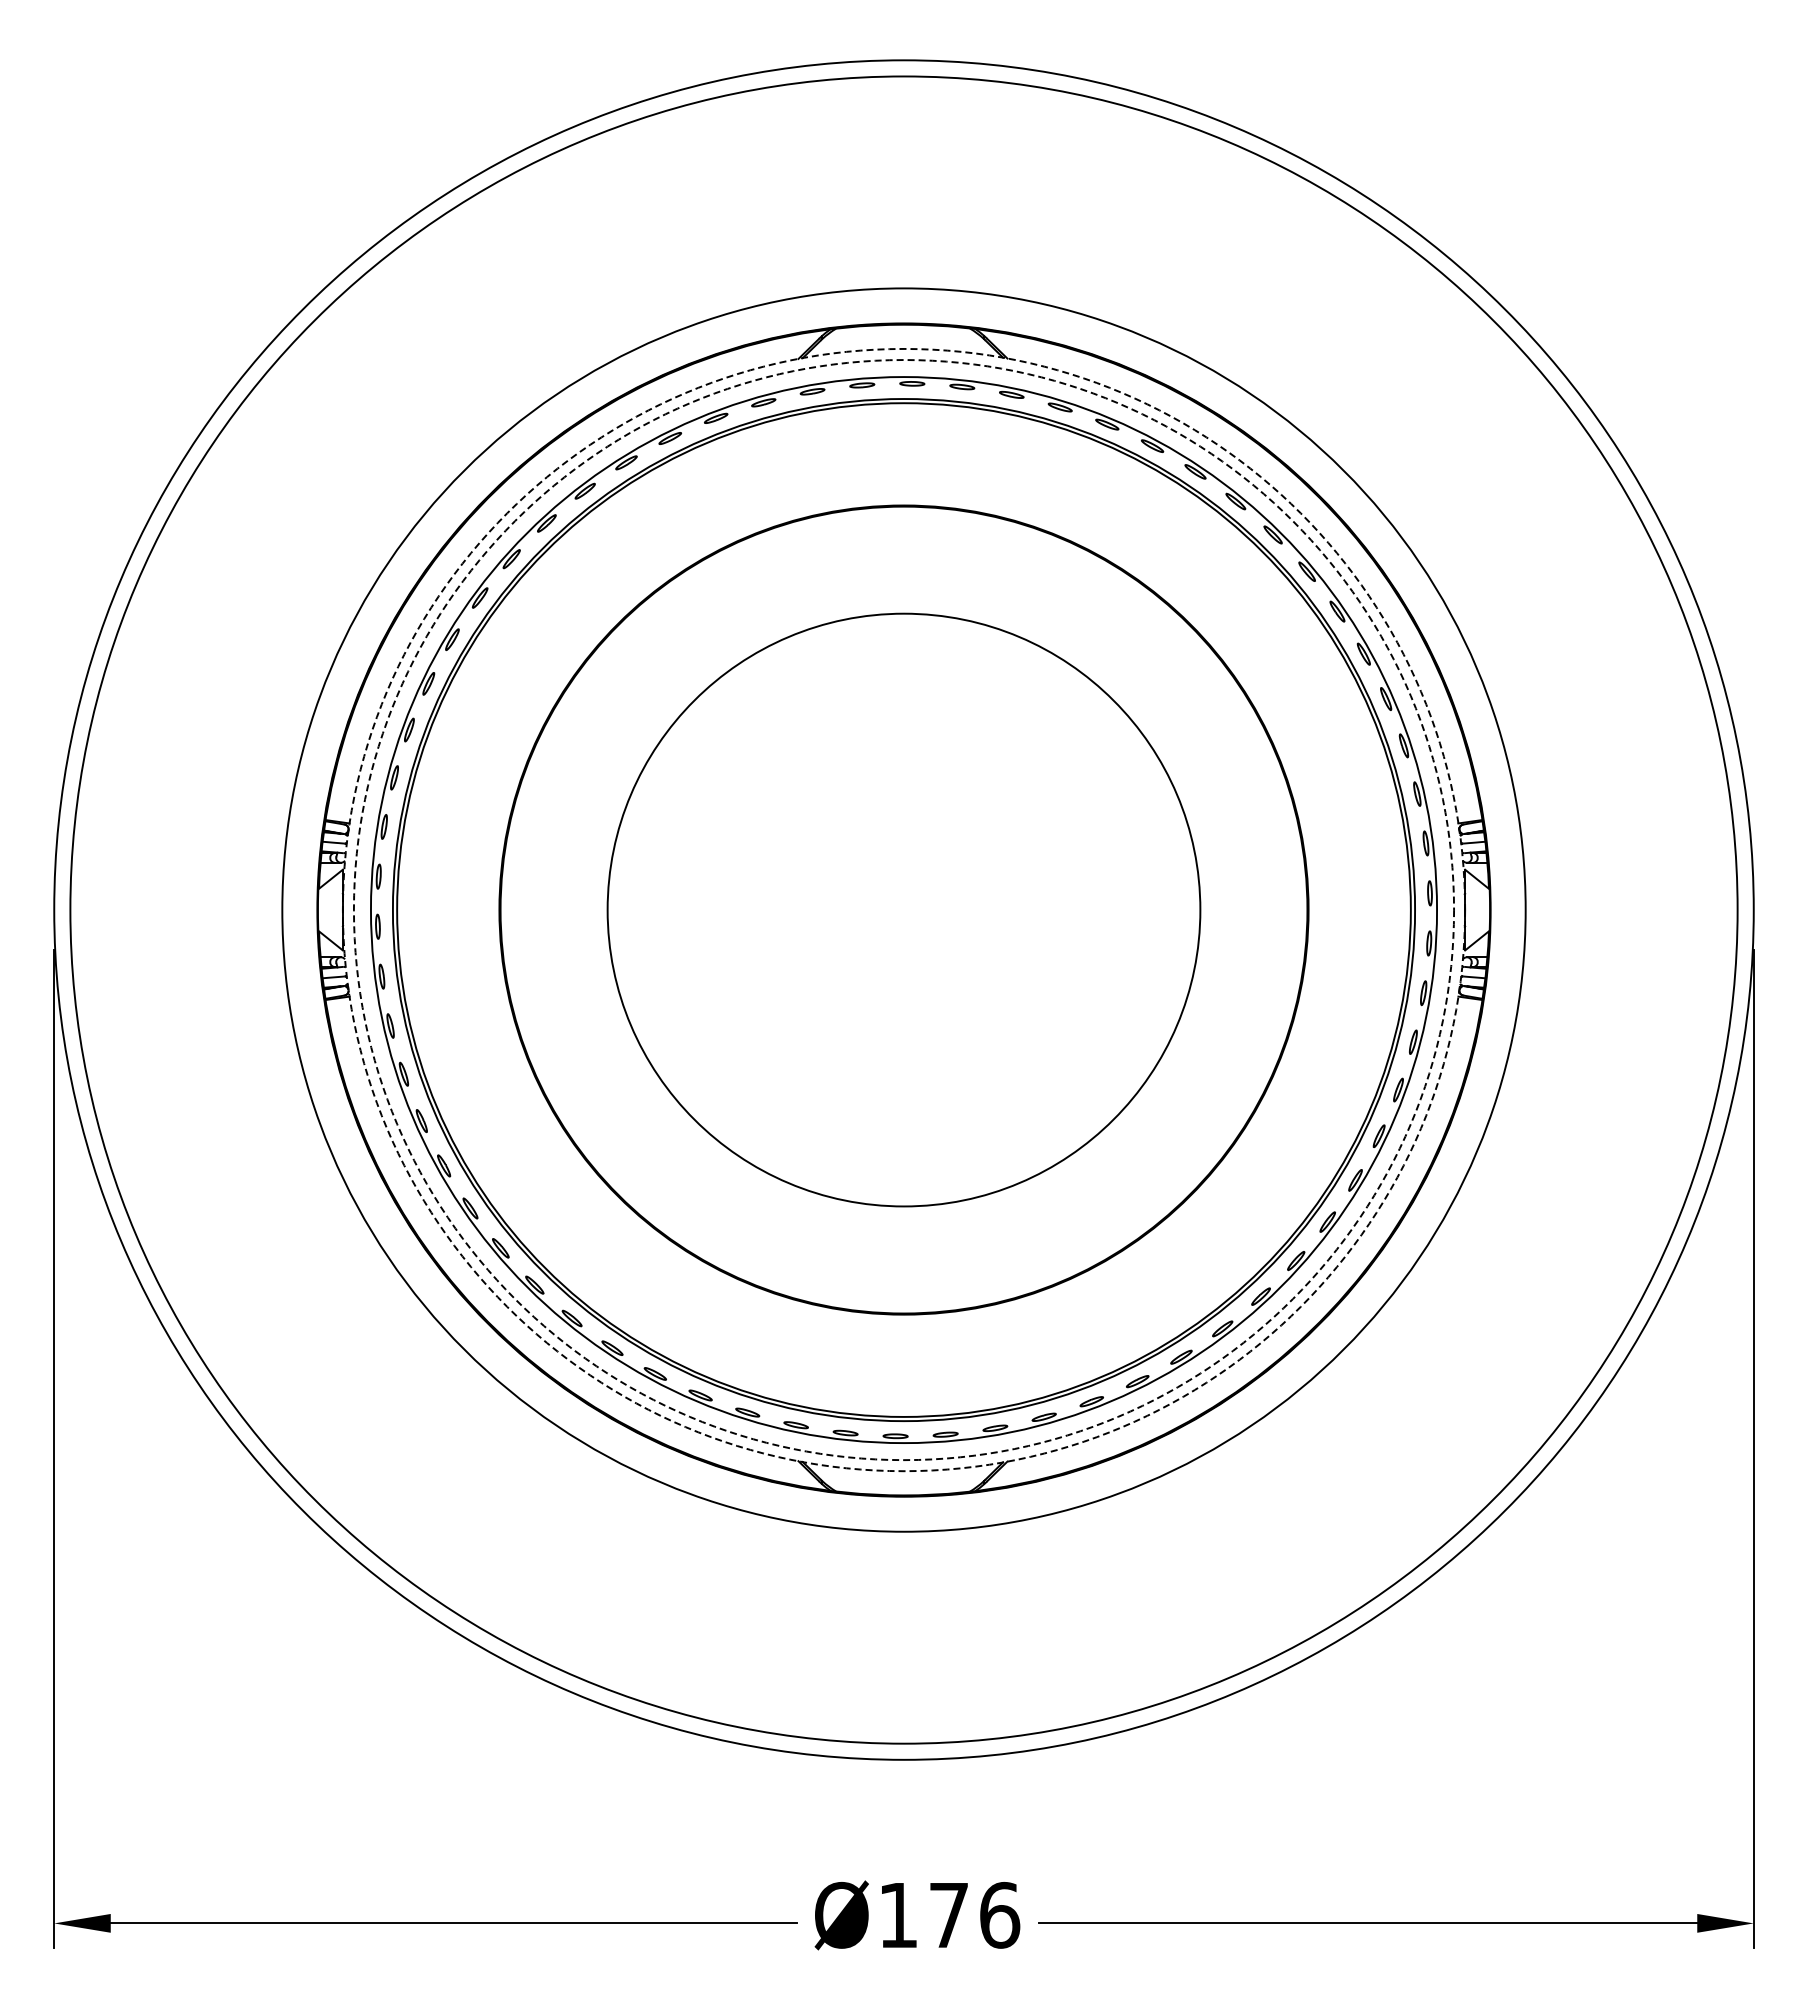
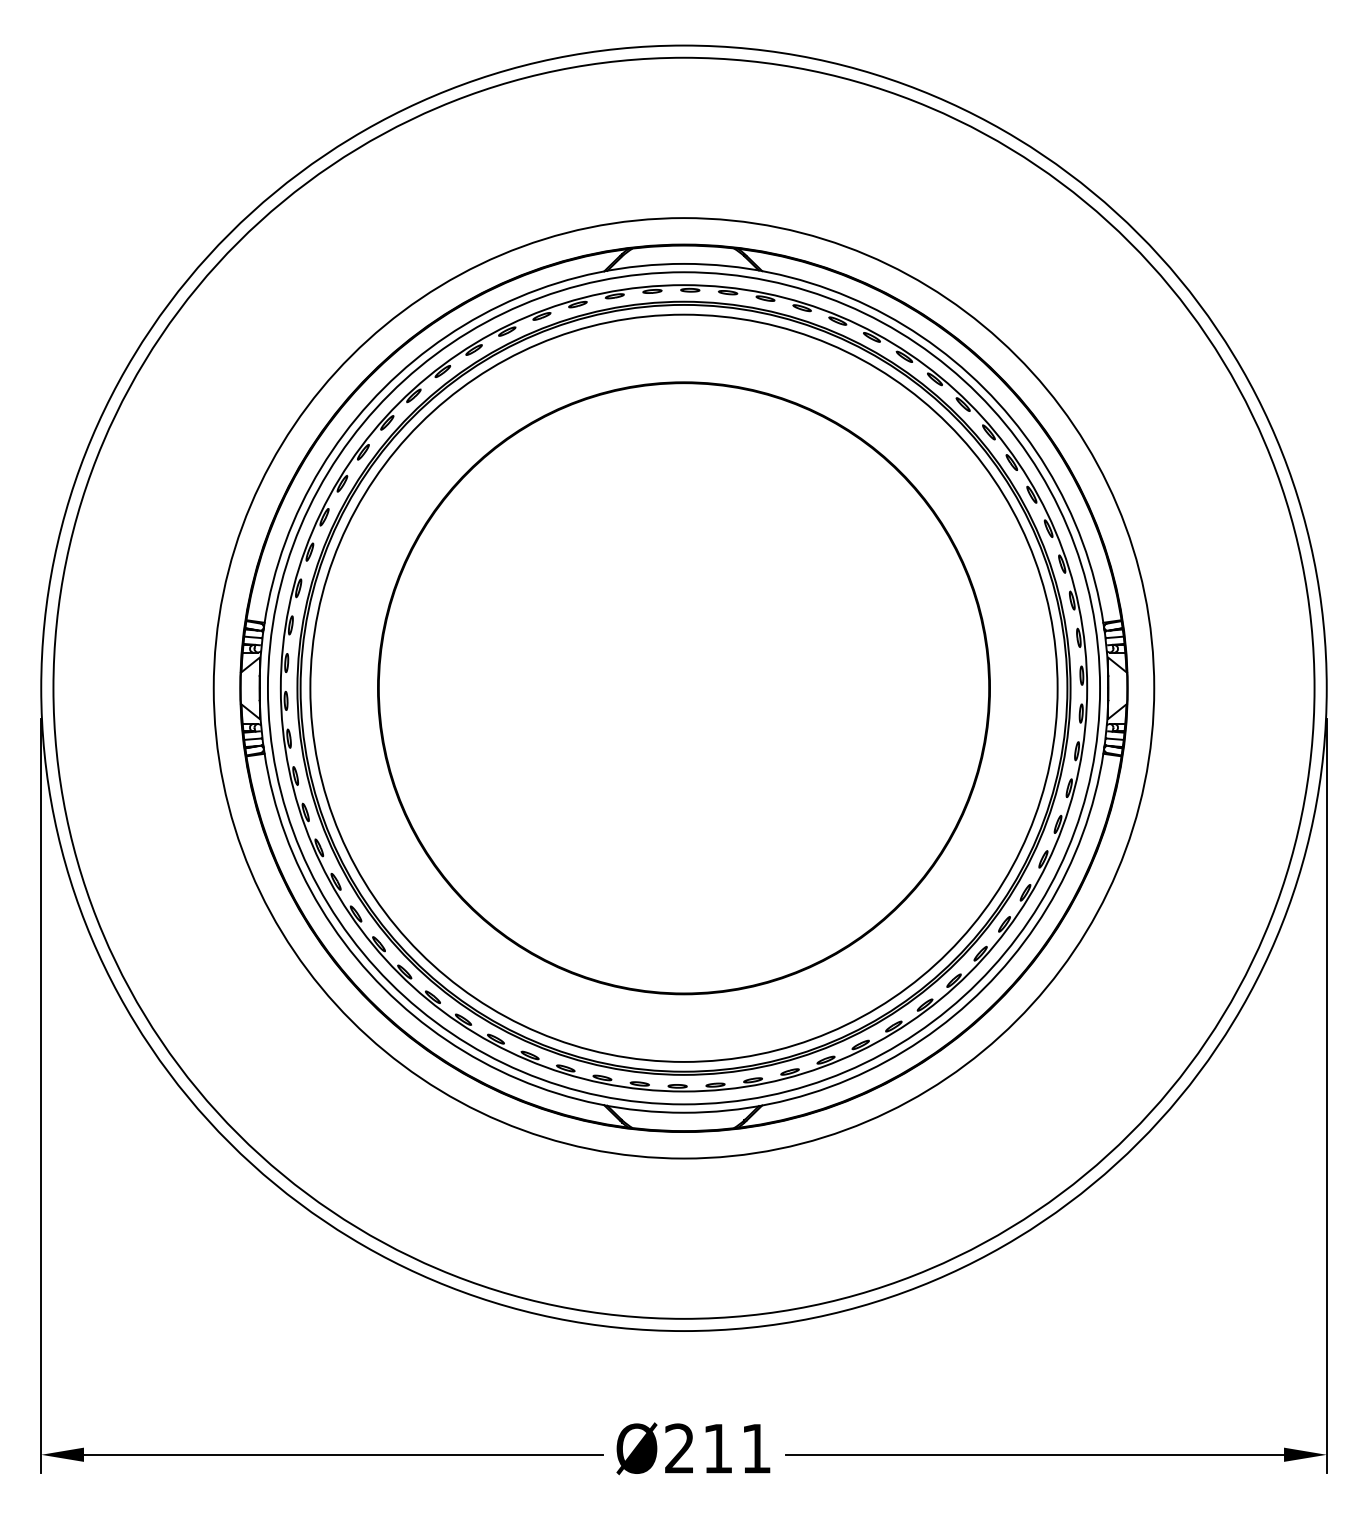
circle: (903, 909) -> (683, 687), dashed -> solid
circle: (903, 910) -> (683, 688), dashed -> solid
circle: (903, 910) -> (683, 688), size x1.67
text: (949, 1914) -> (718, 1448), Ø176 -> Ø211

